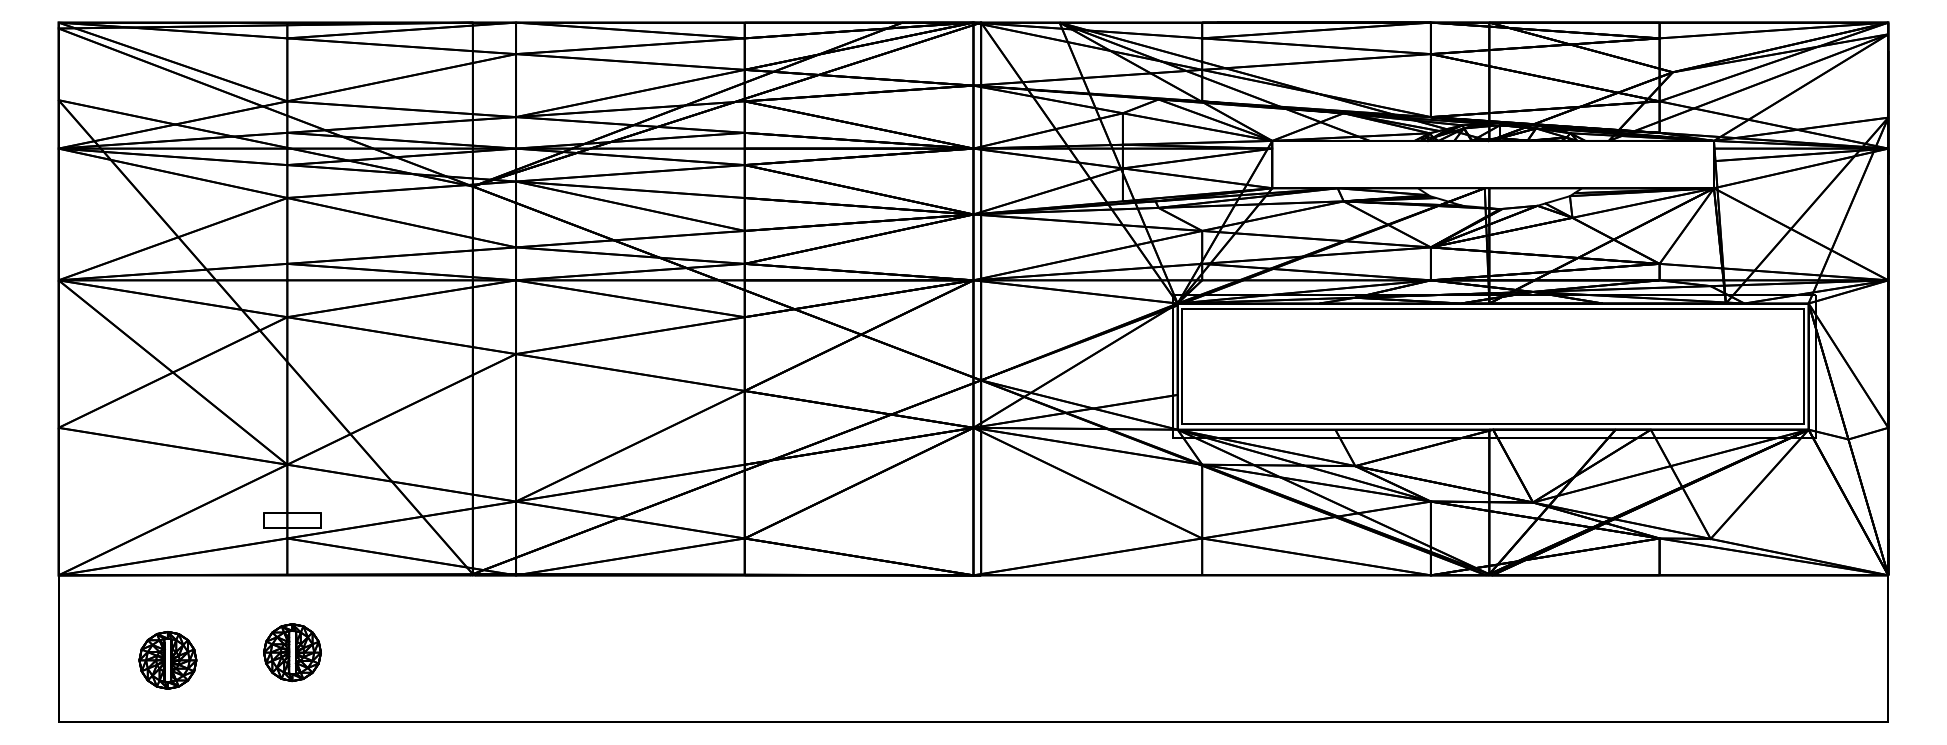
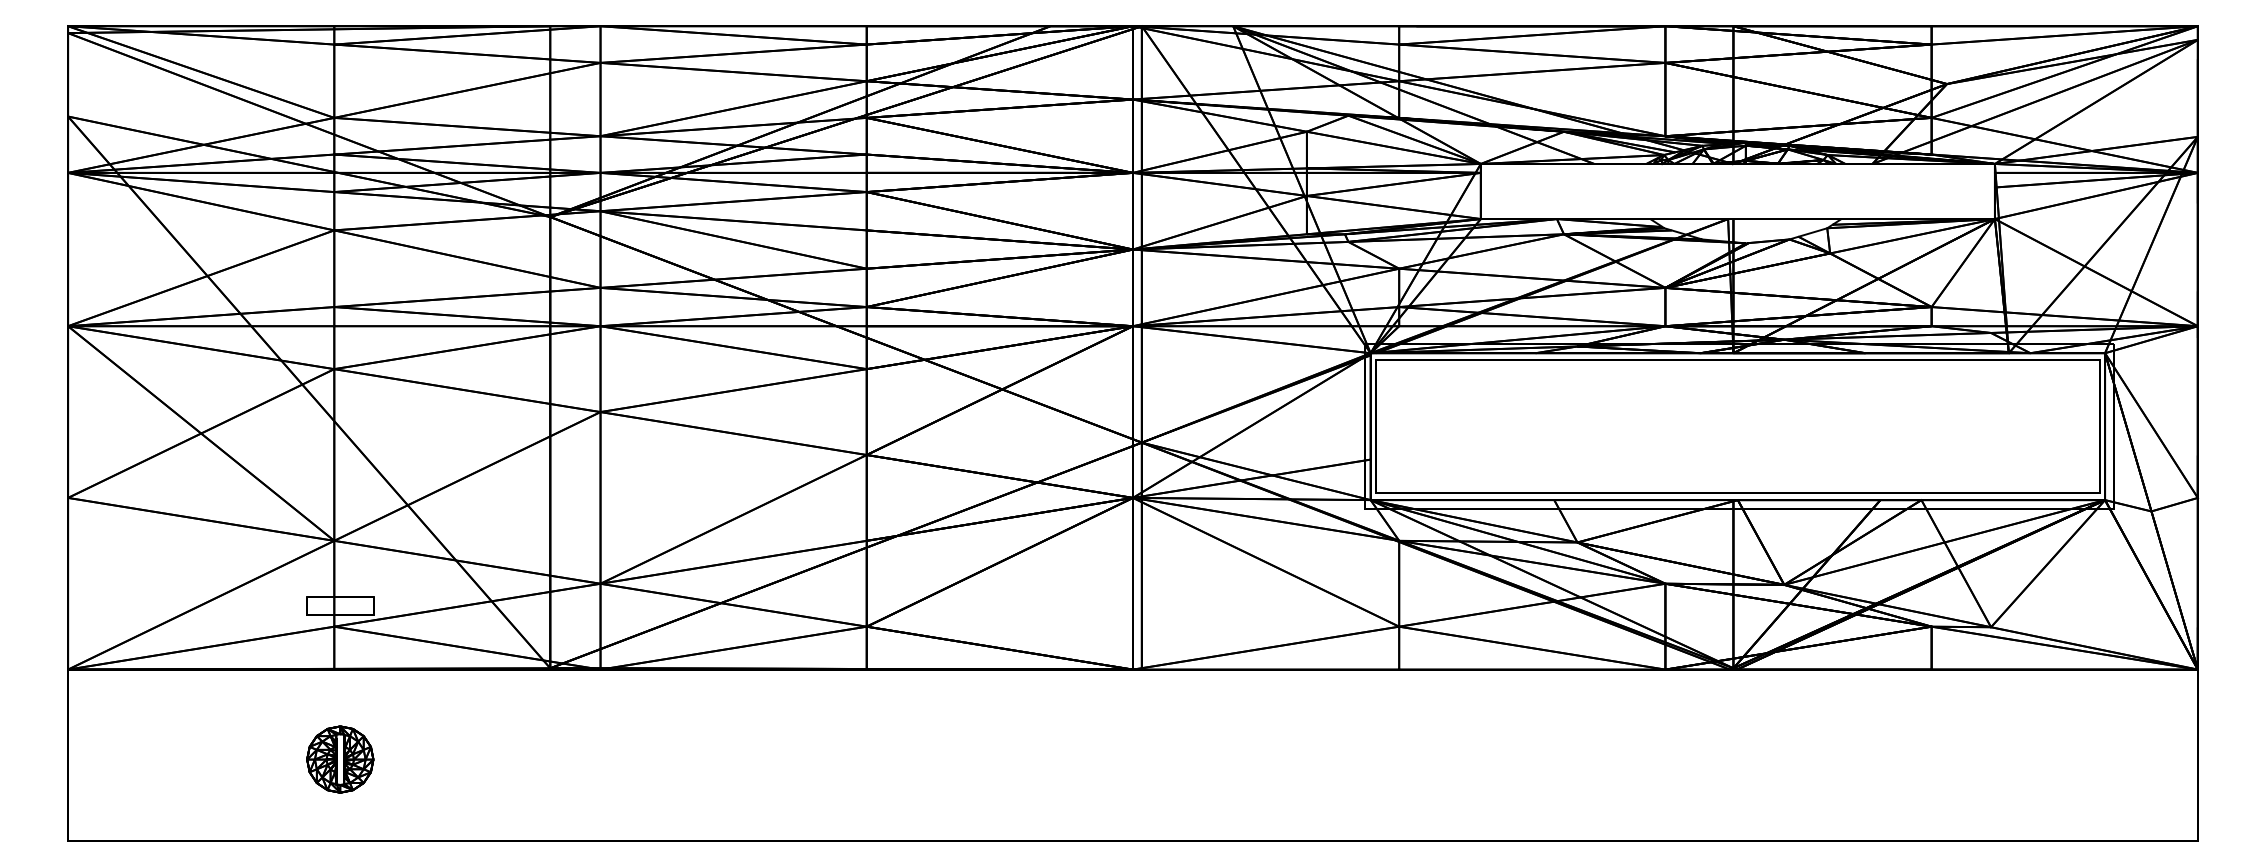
part: (168, 660) -> (195, 768), removed

